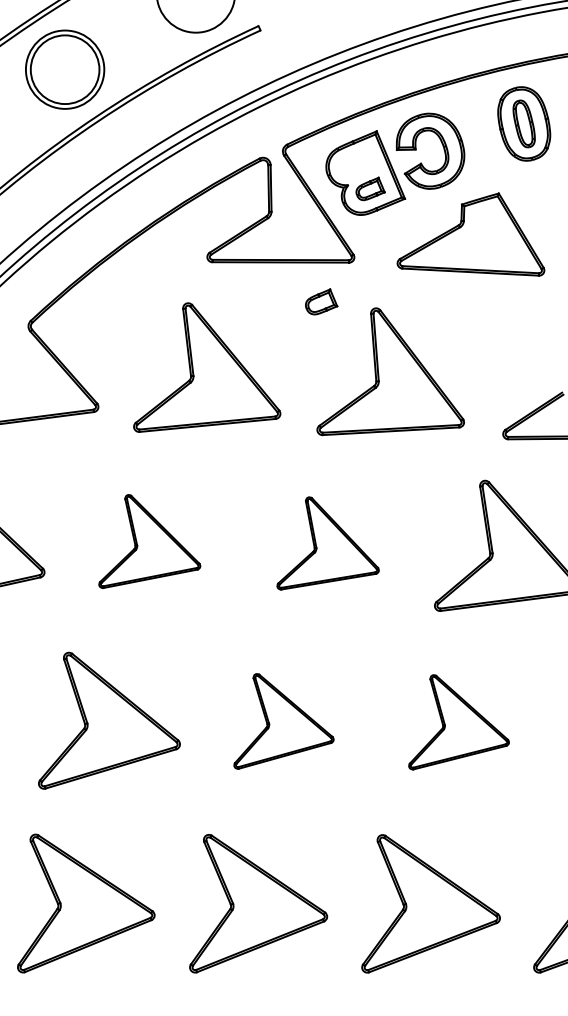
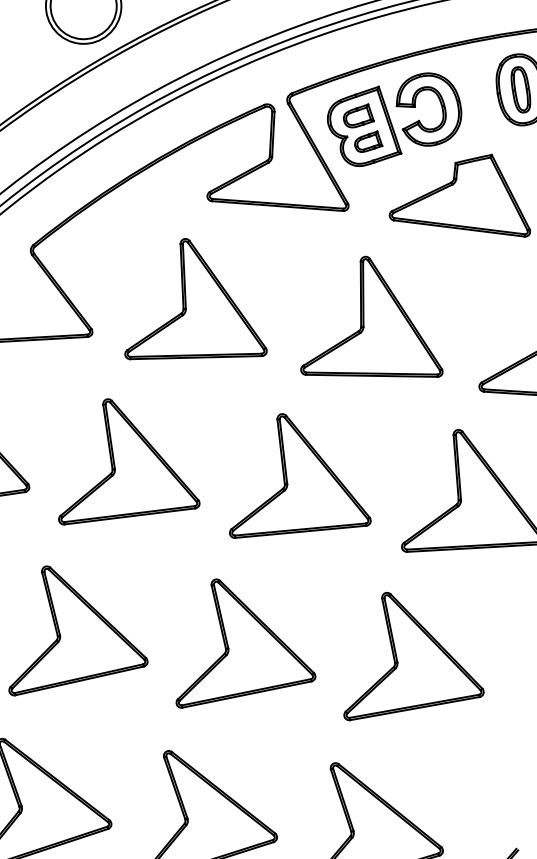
part: (321, 301) -> (359, 115), moved
part: (149, 541) -> (132, 465), size x1.43
part: (327, 543) -> (303, 479), size x1.43
part: (283, 721) -> (248, 647), size x1.43
part: (458, 722) -> (416, 660), size x1.43

